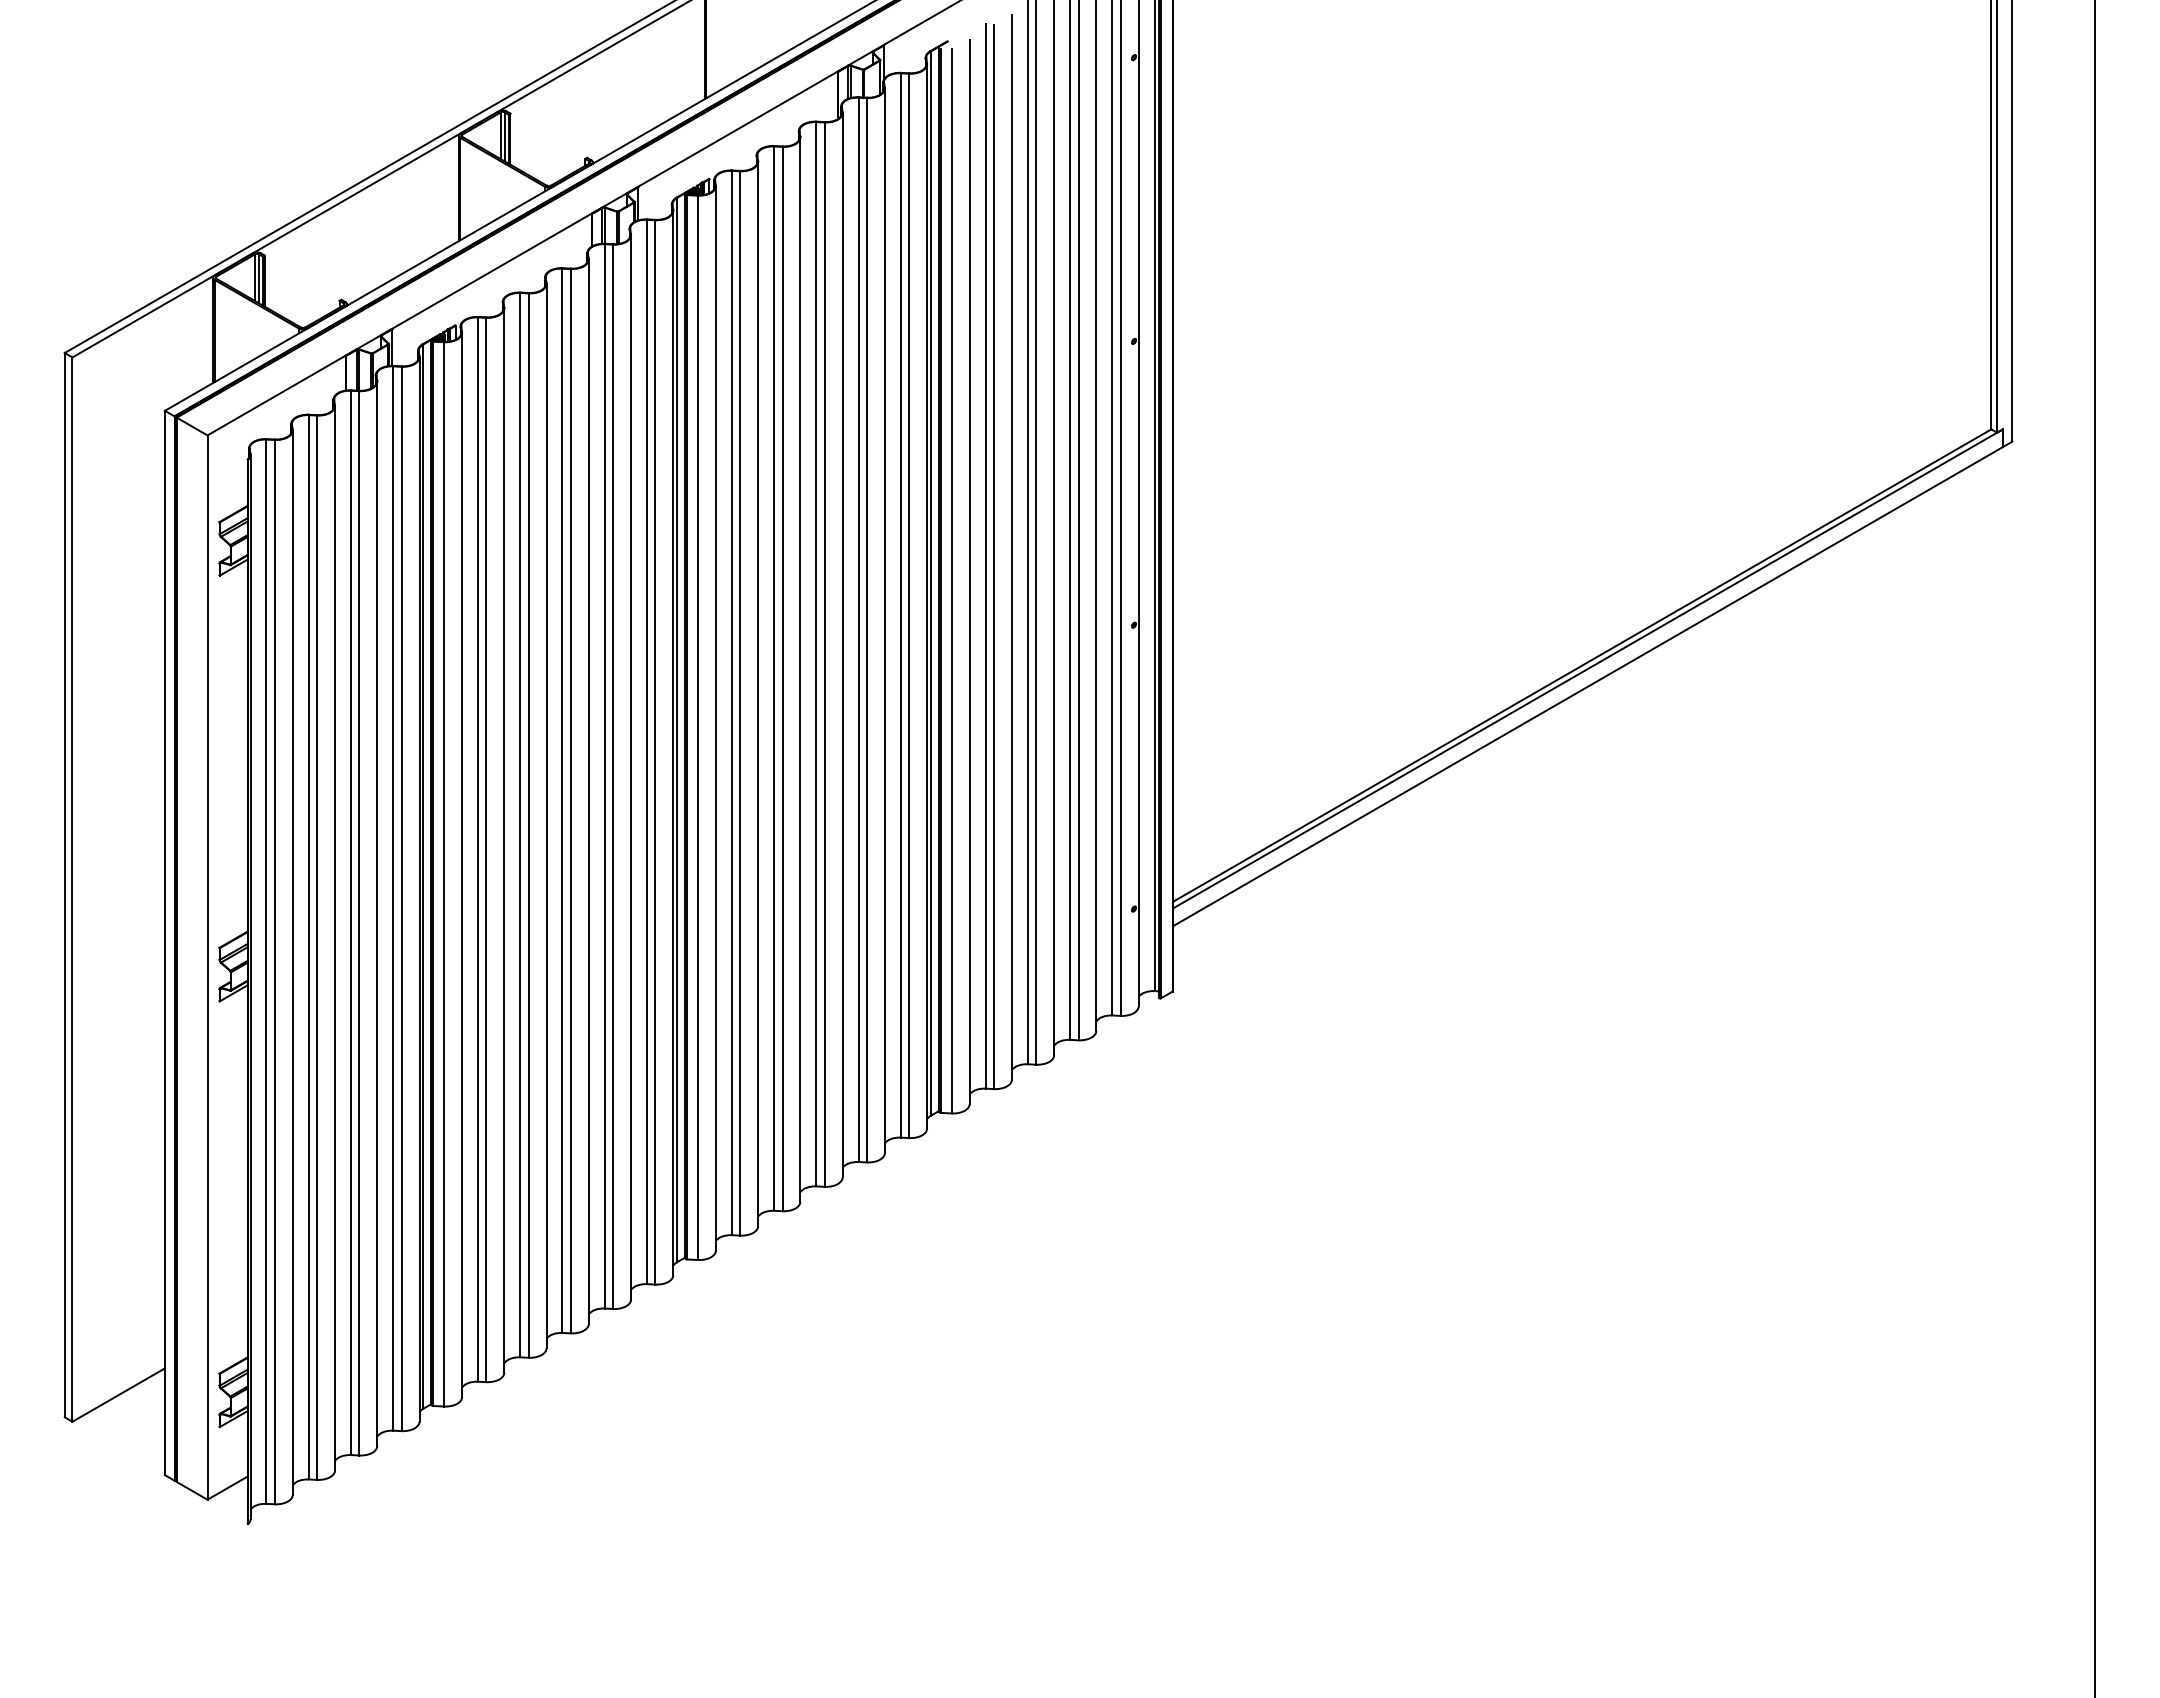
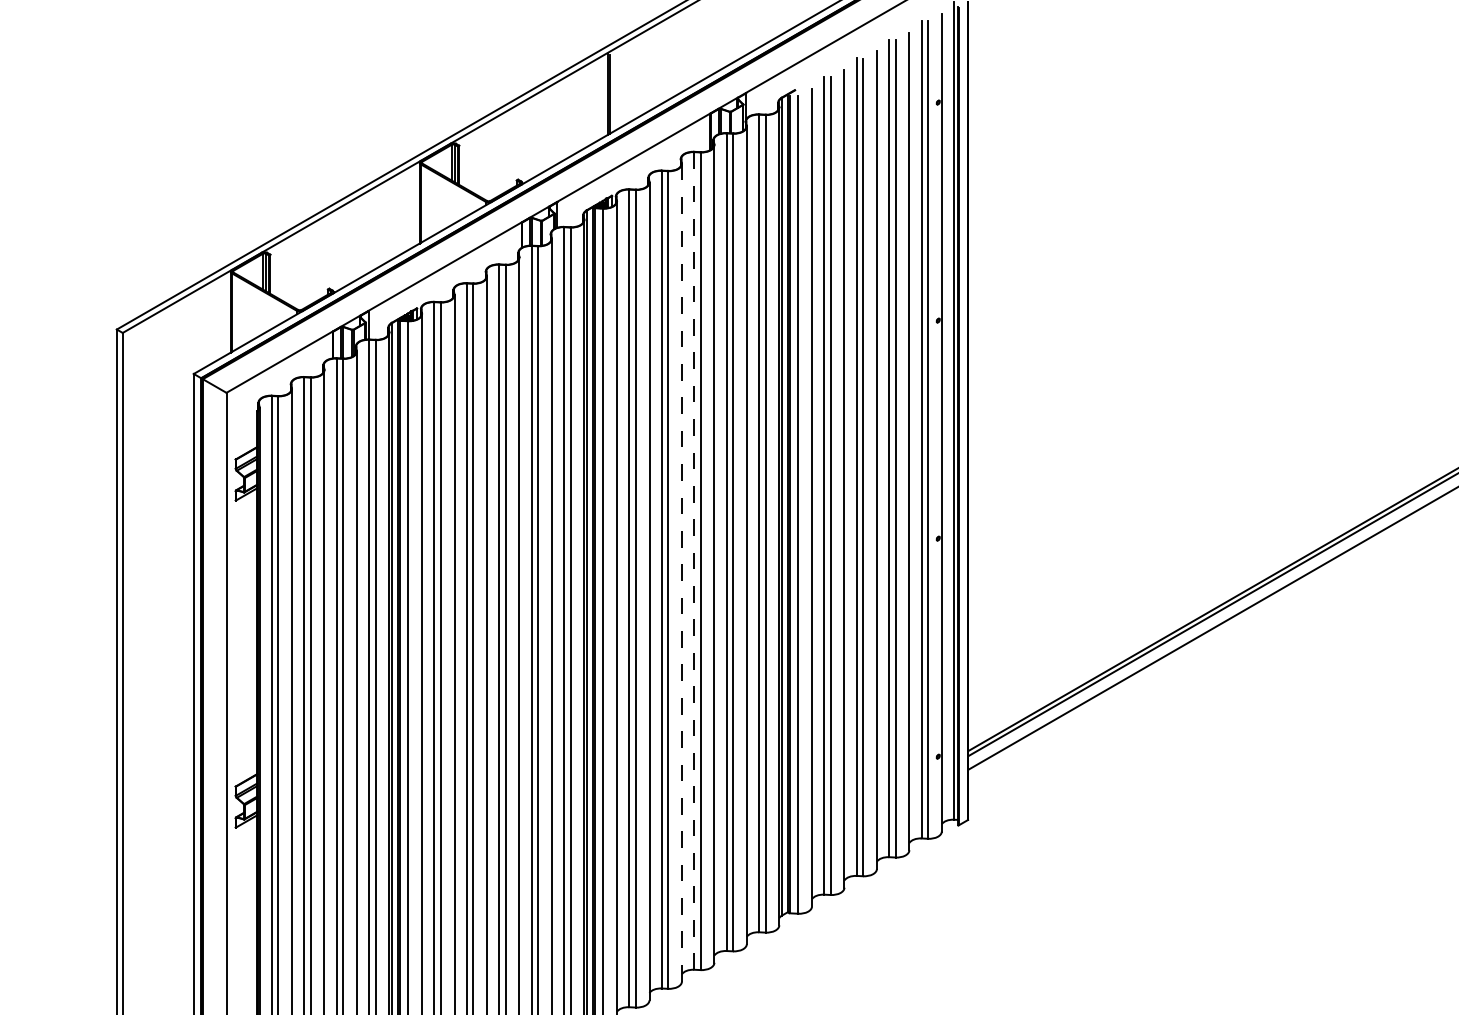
line: (816, 654) -> (694, 561), solid -> dashed
line: (800, 669) -> (682, 572), solid -> dashed

